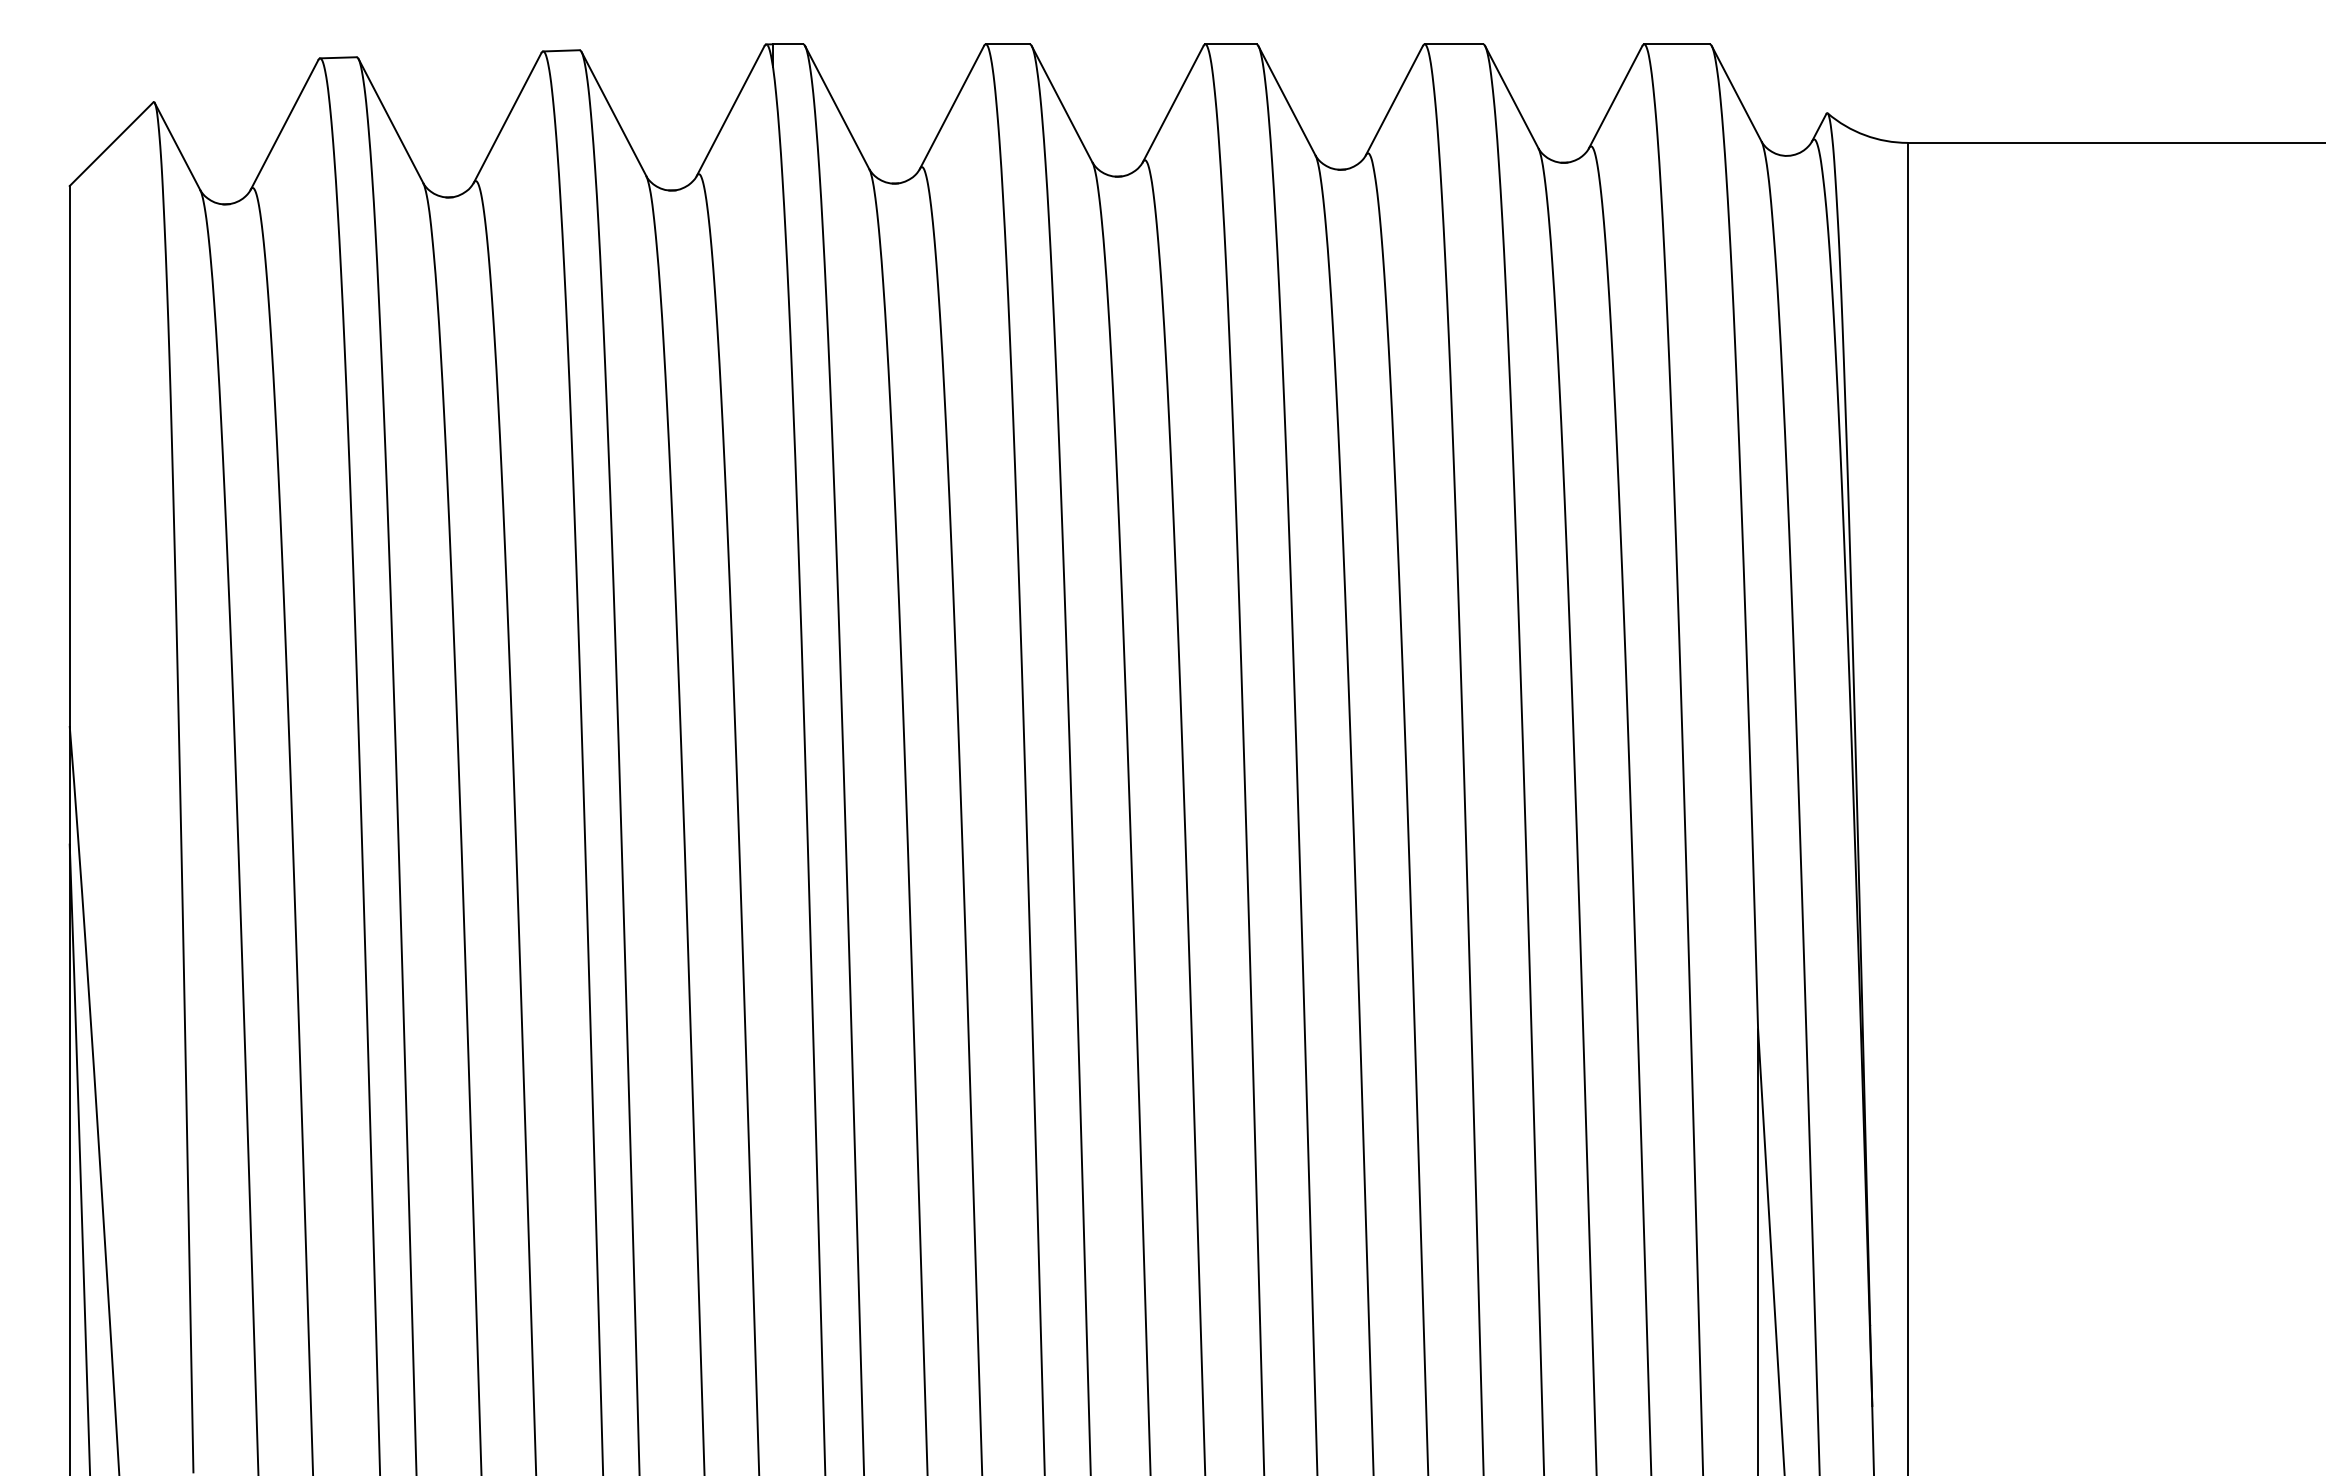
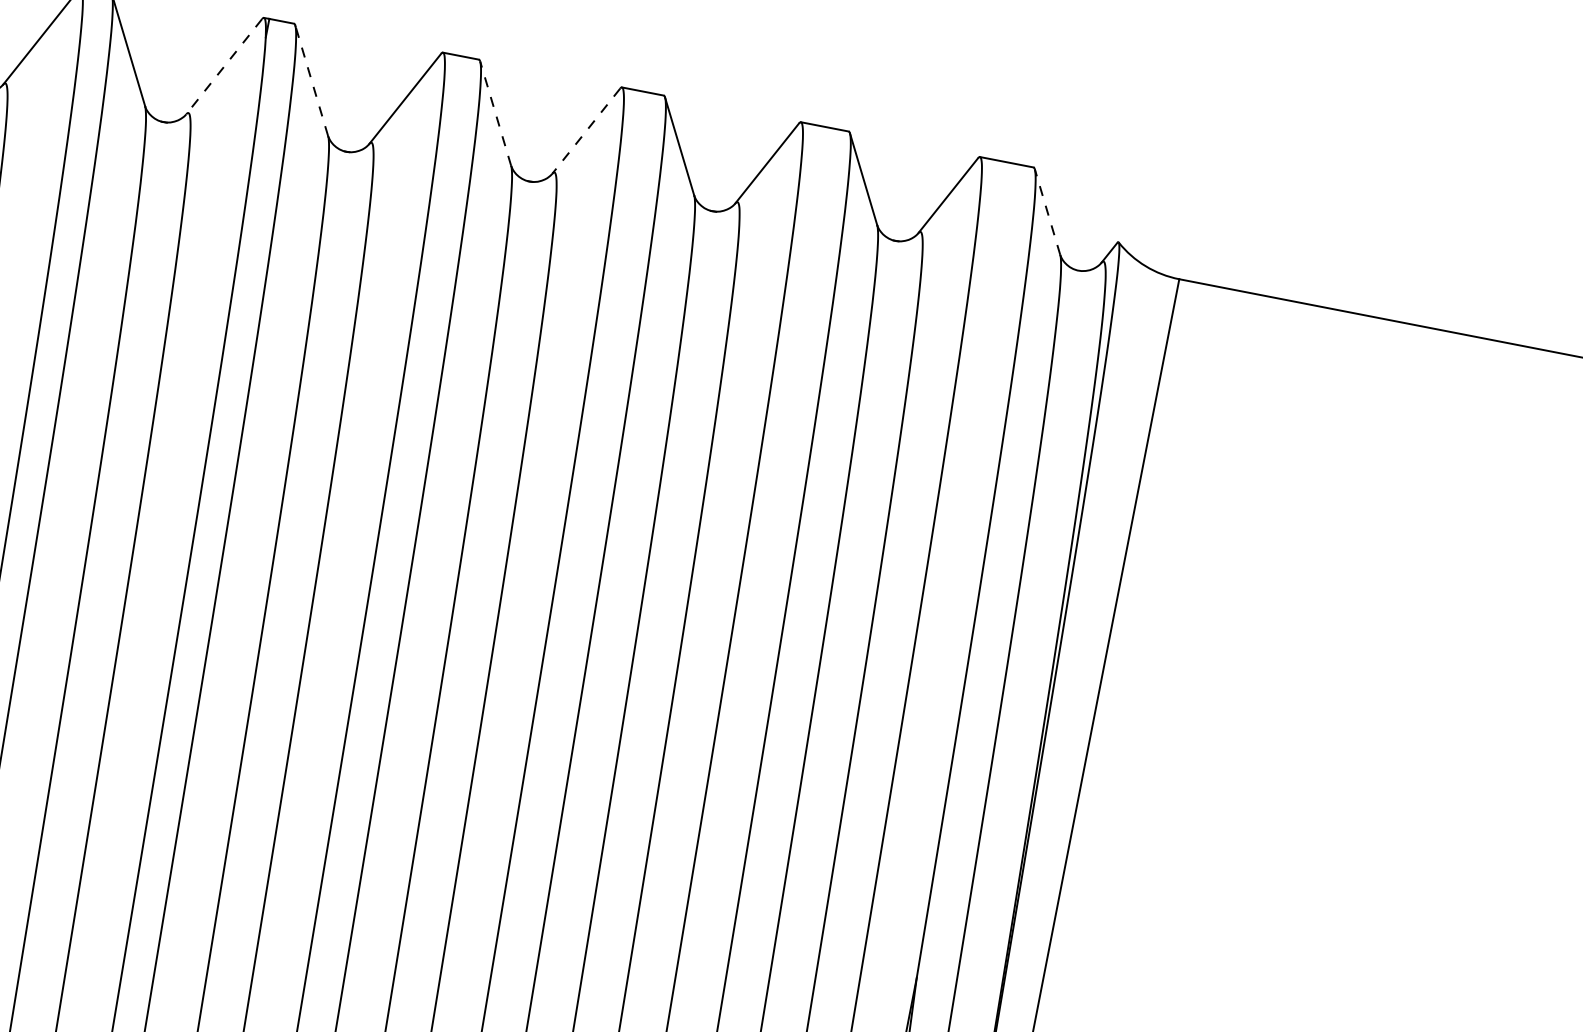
line: (1736, 93) -> (1047, 211), solid -> dashed
line: (1061, 103) -> (495, 112), solid -> dashed
line: (1173, 104) -> (586, 131), solid -> dashed
line: (837, 107) -> (311, 80), solid -> dashed
line: (730, 111) -> (224, 66), solid -> dashed

